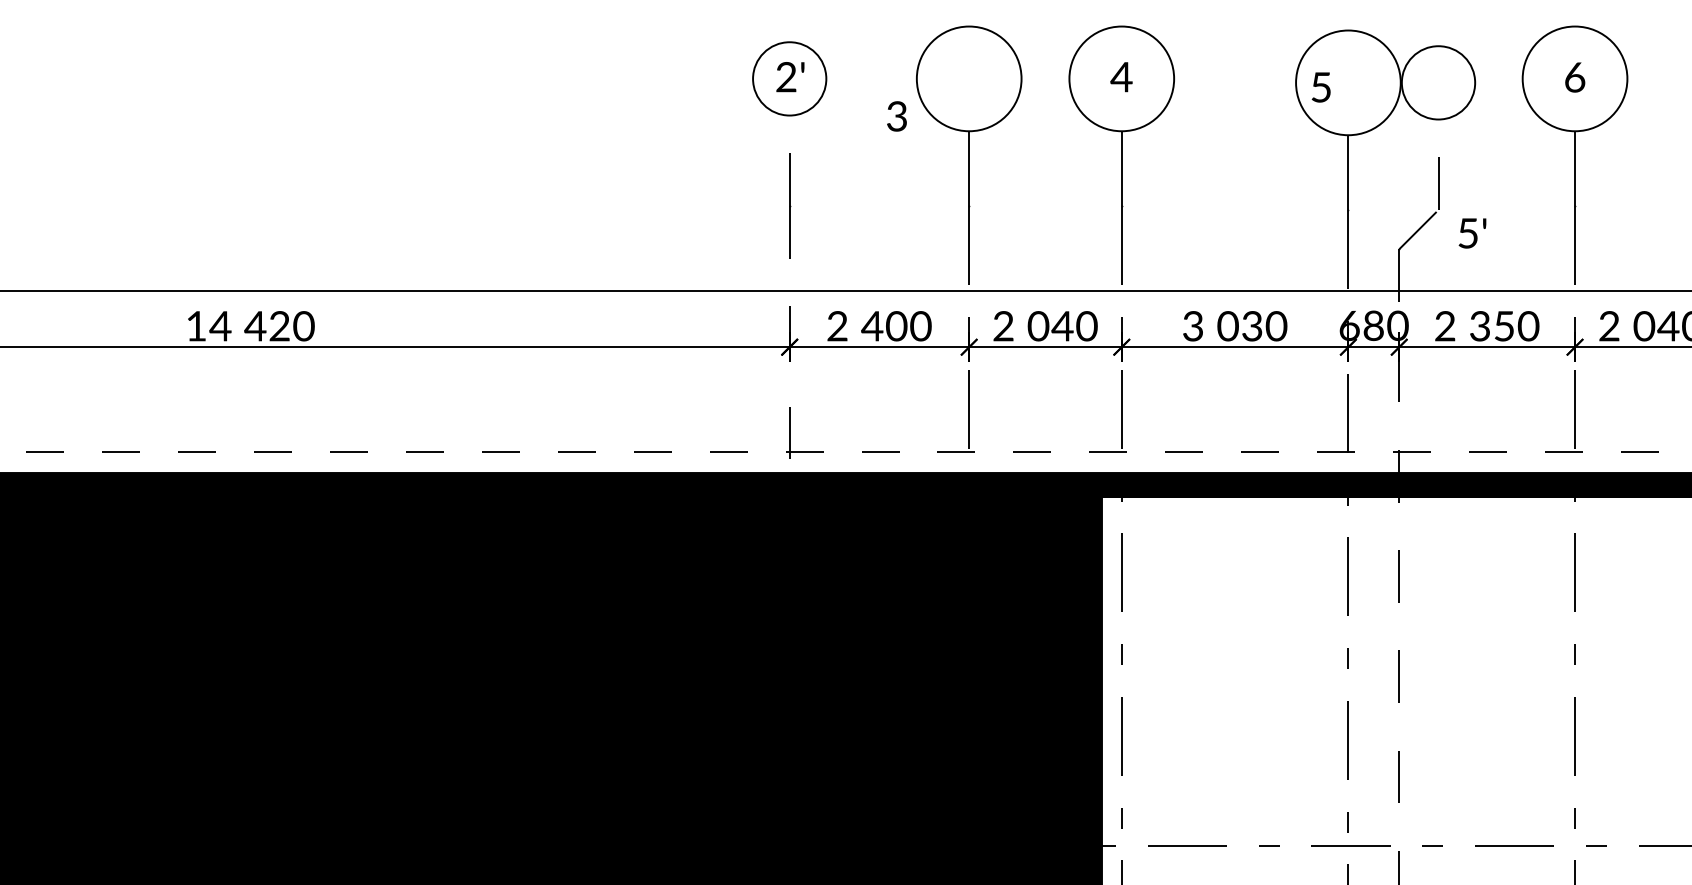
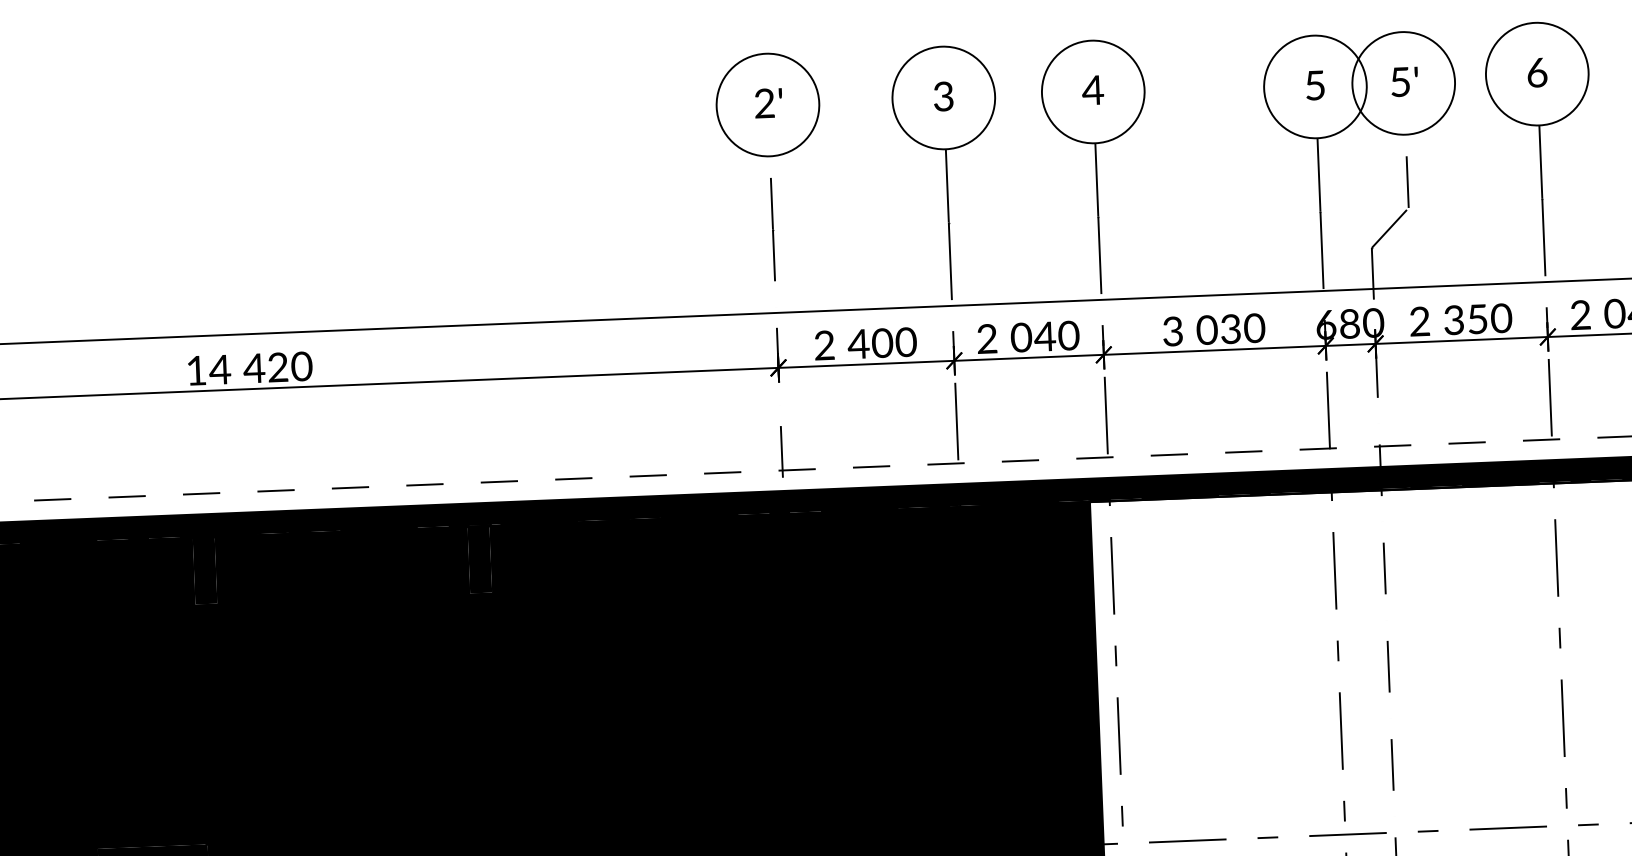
circle: (789, 78) -> (767, 104), size x1.43
circle: (1438, 82) -> (1403, 83), size x1.43
text: (1320, 87) -> (1314, 85), moved
text: (896, 116) -> (943, 96), moved
text: (1472, 233) -> (1404, 82), moved

